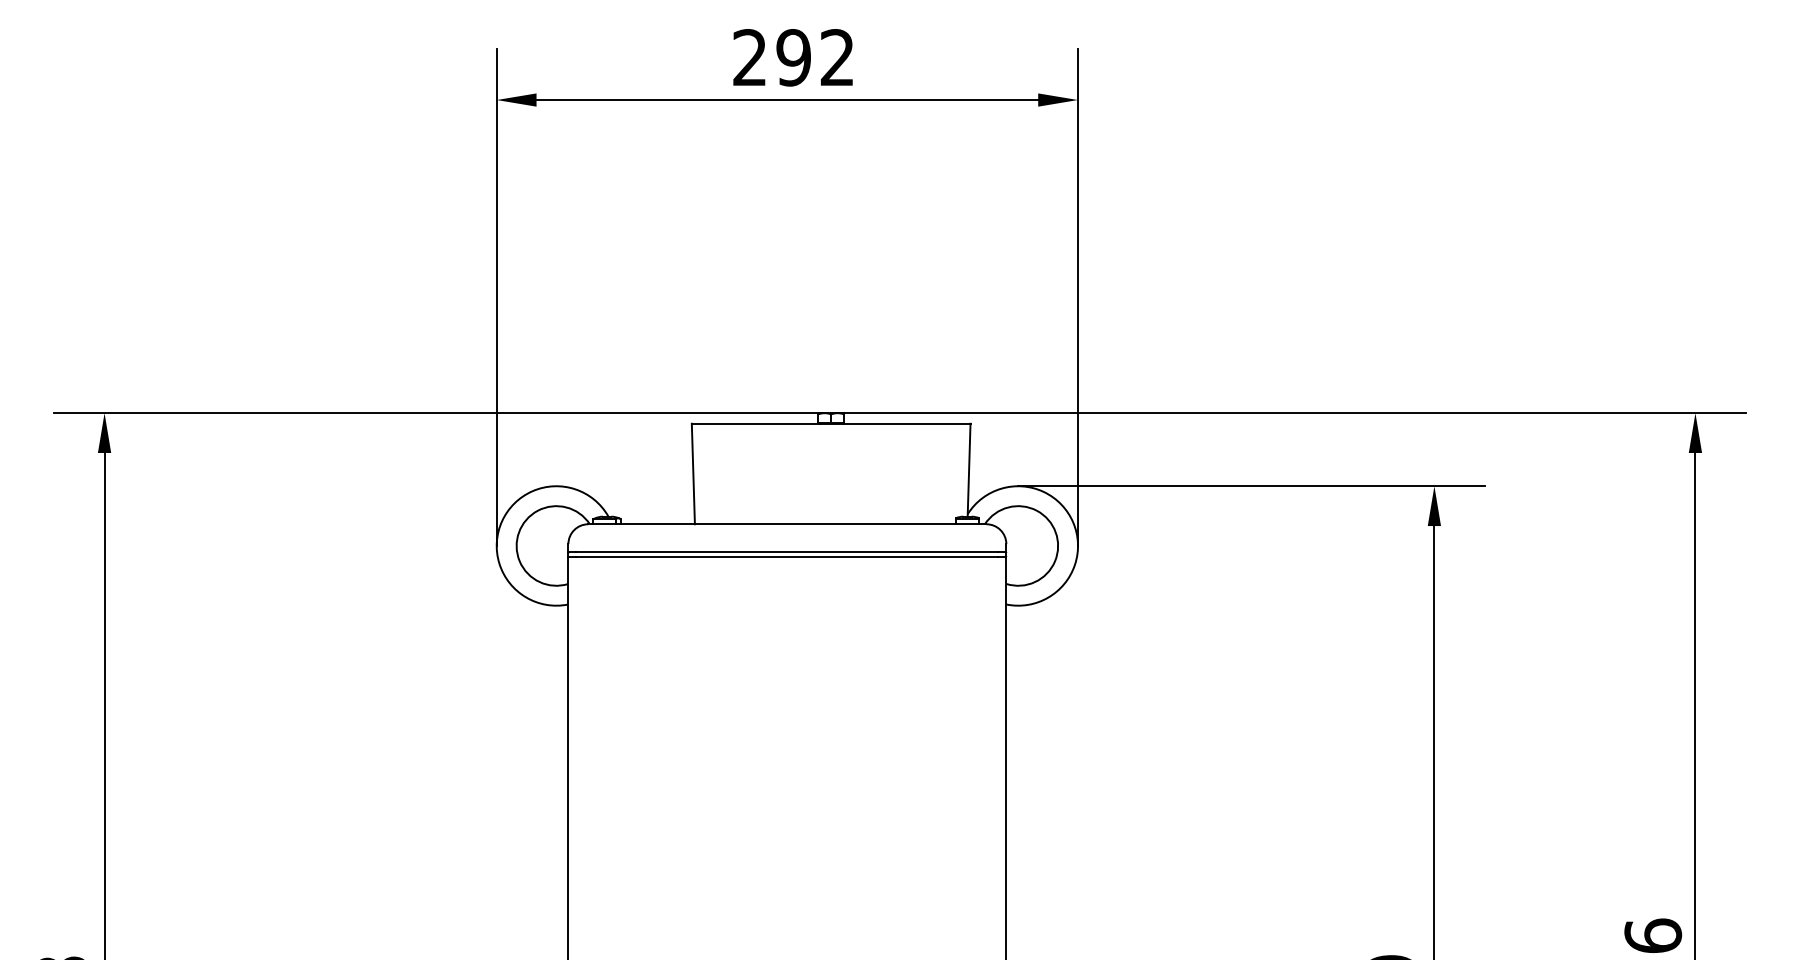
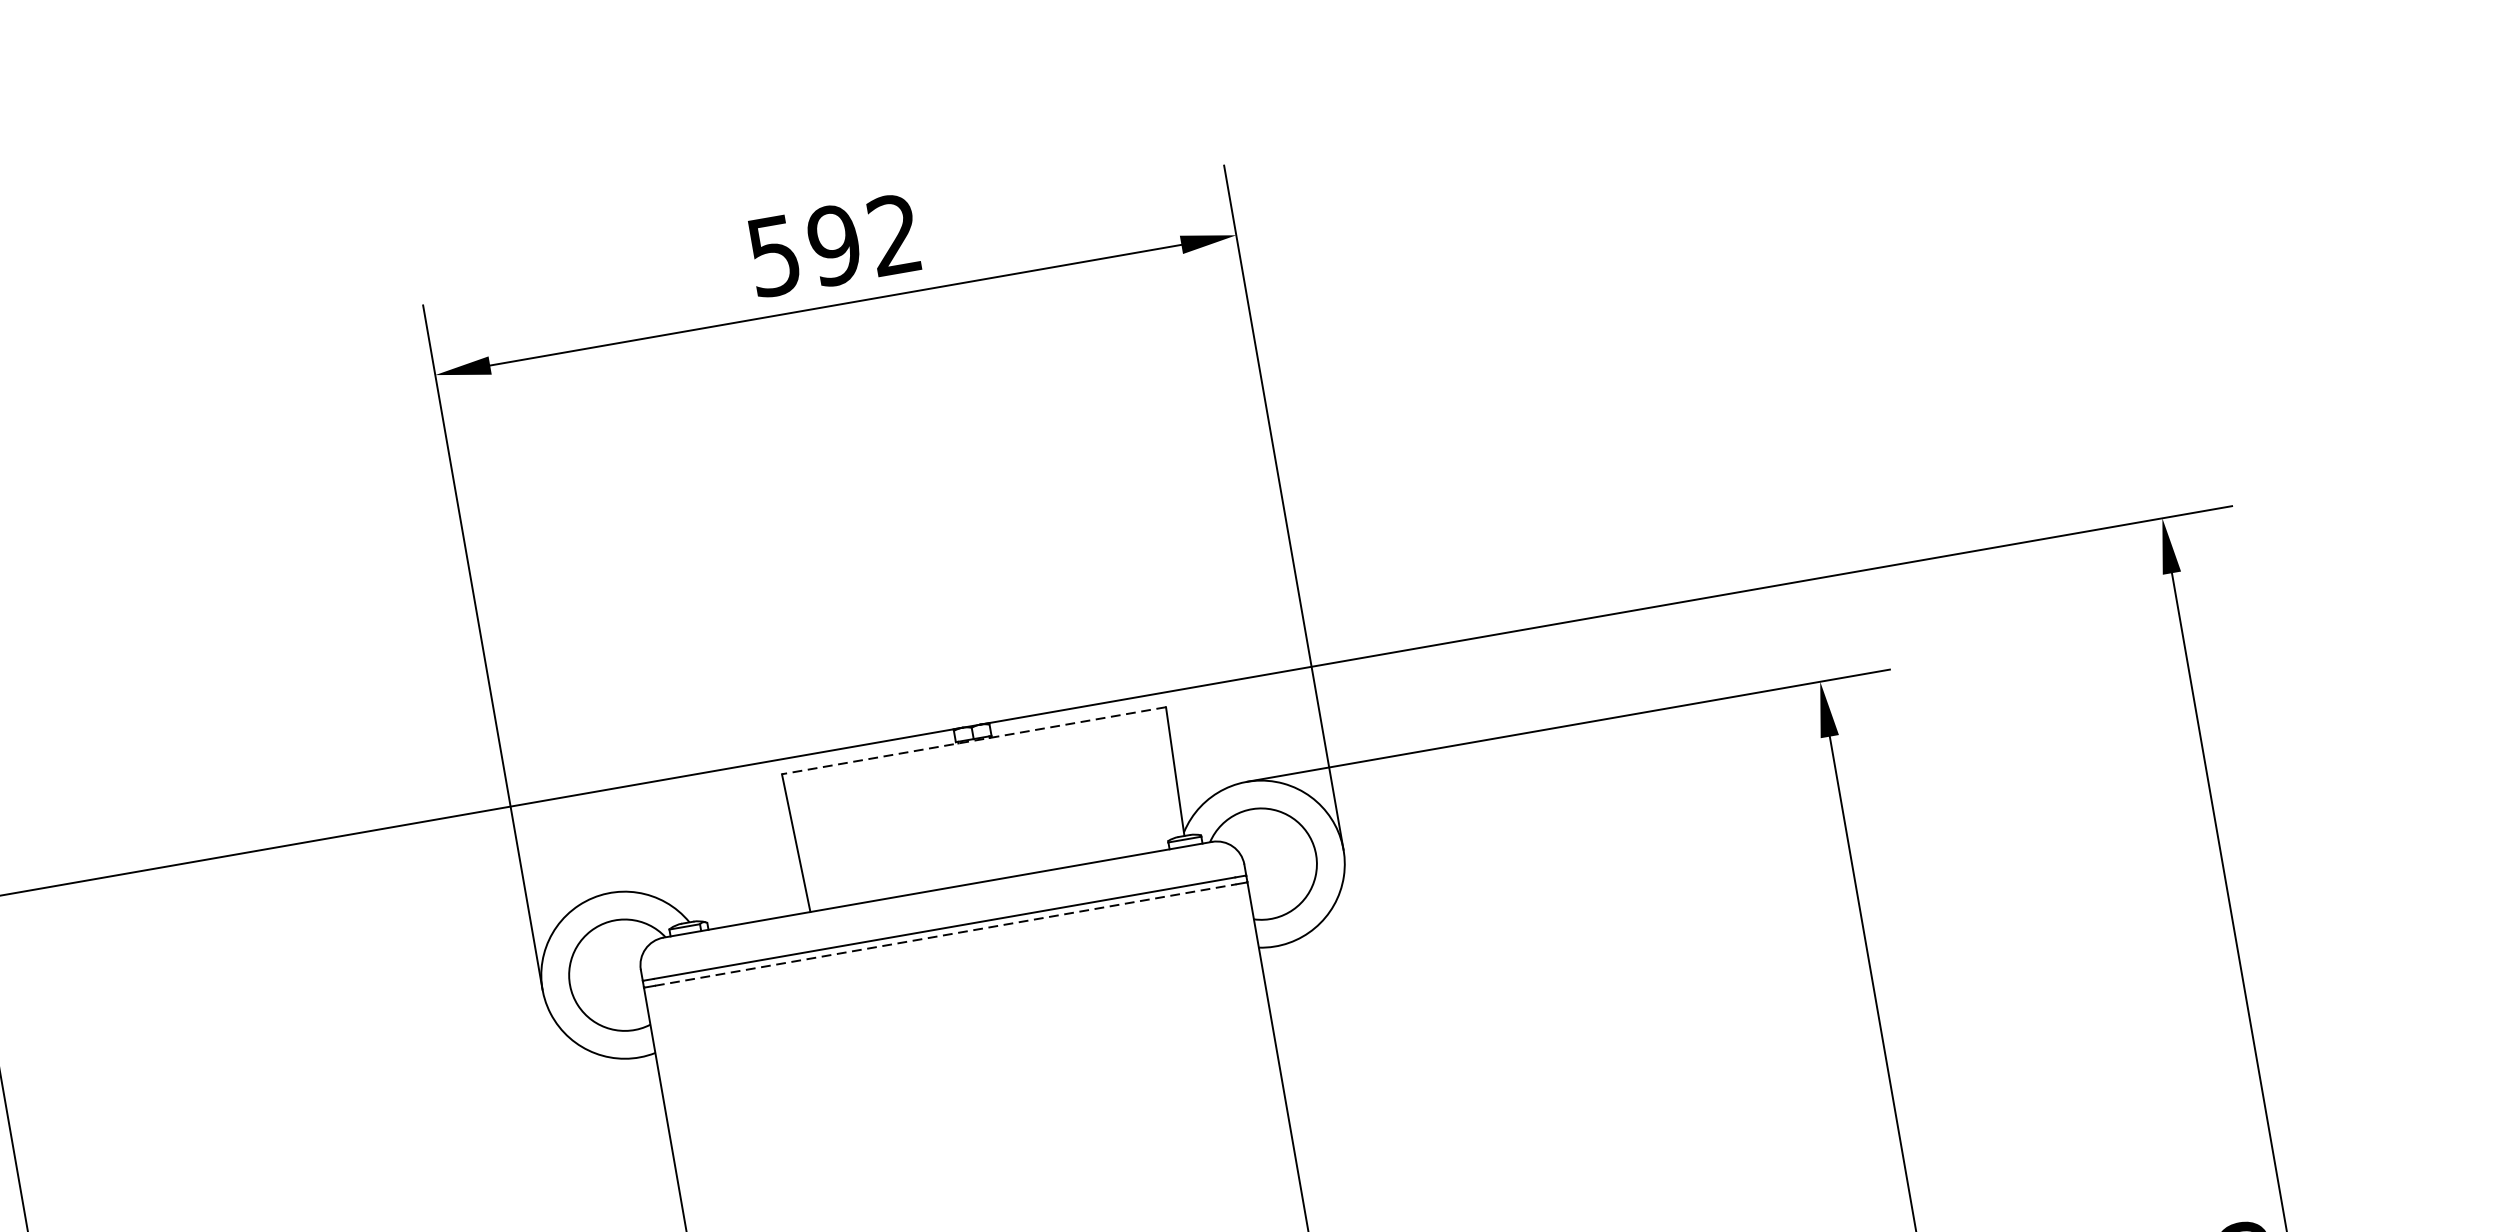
text: (749, 57) -> (773, 255), 292 -> 592
line: (830, 423) -> (973, 740), solid -> dashed
line: (787, 557) -> (945, 935), solid -> dashed

